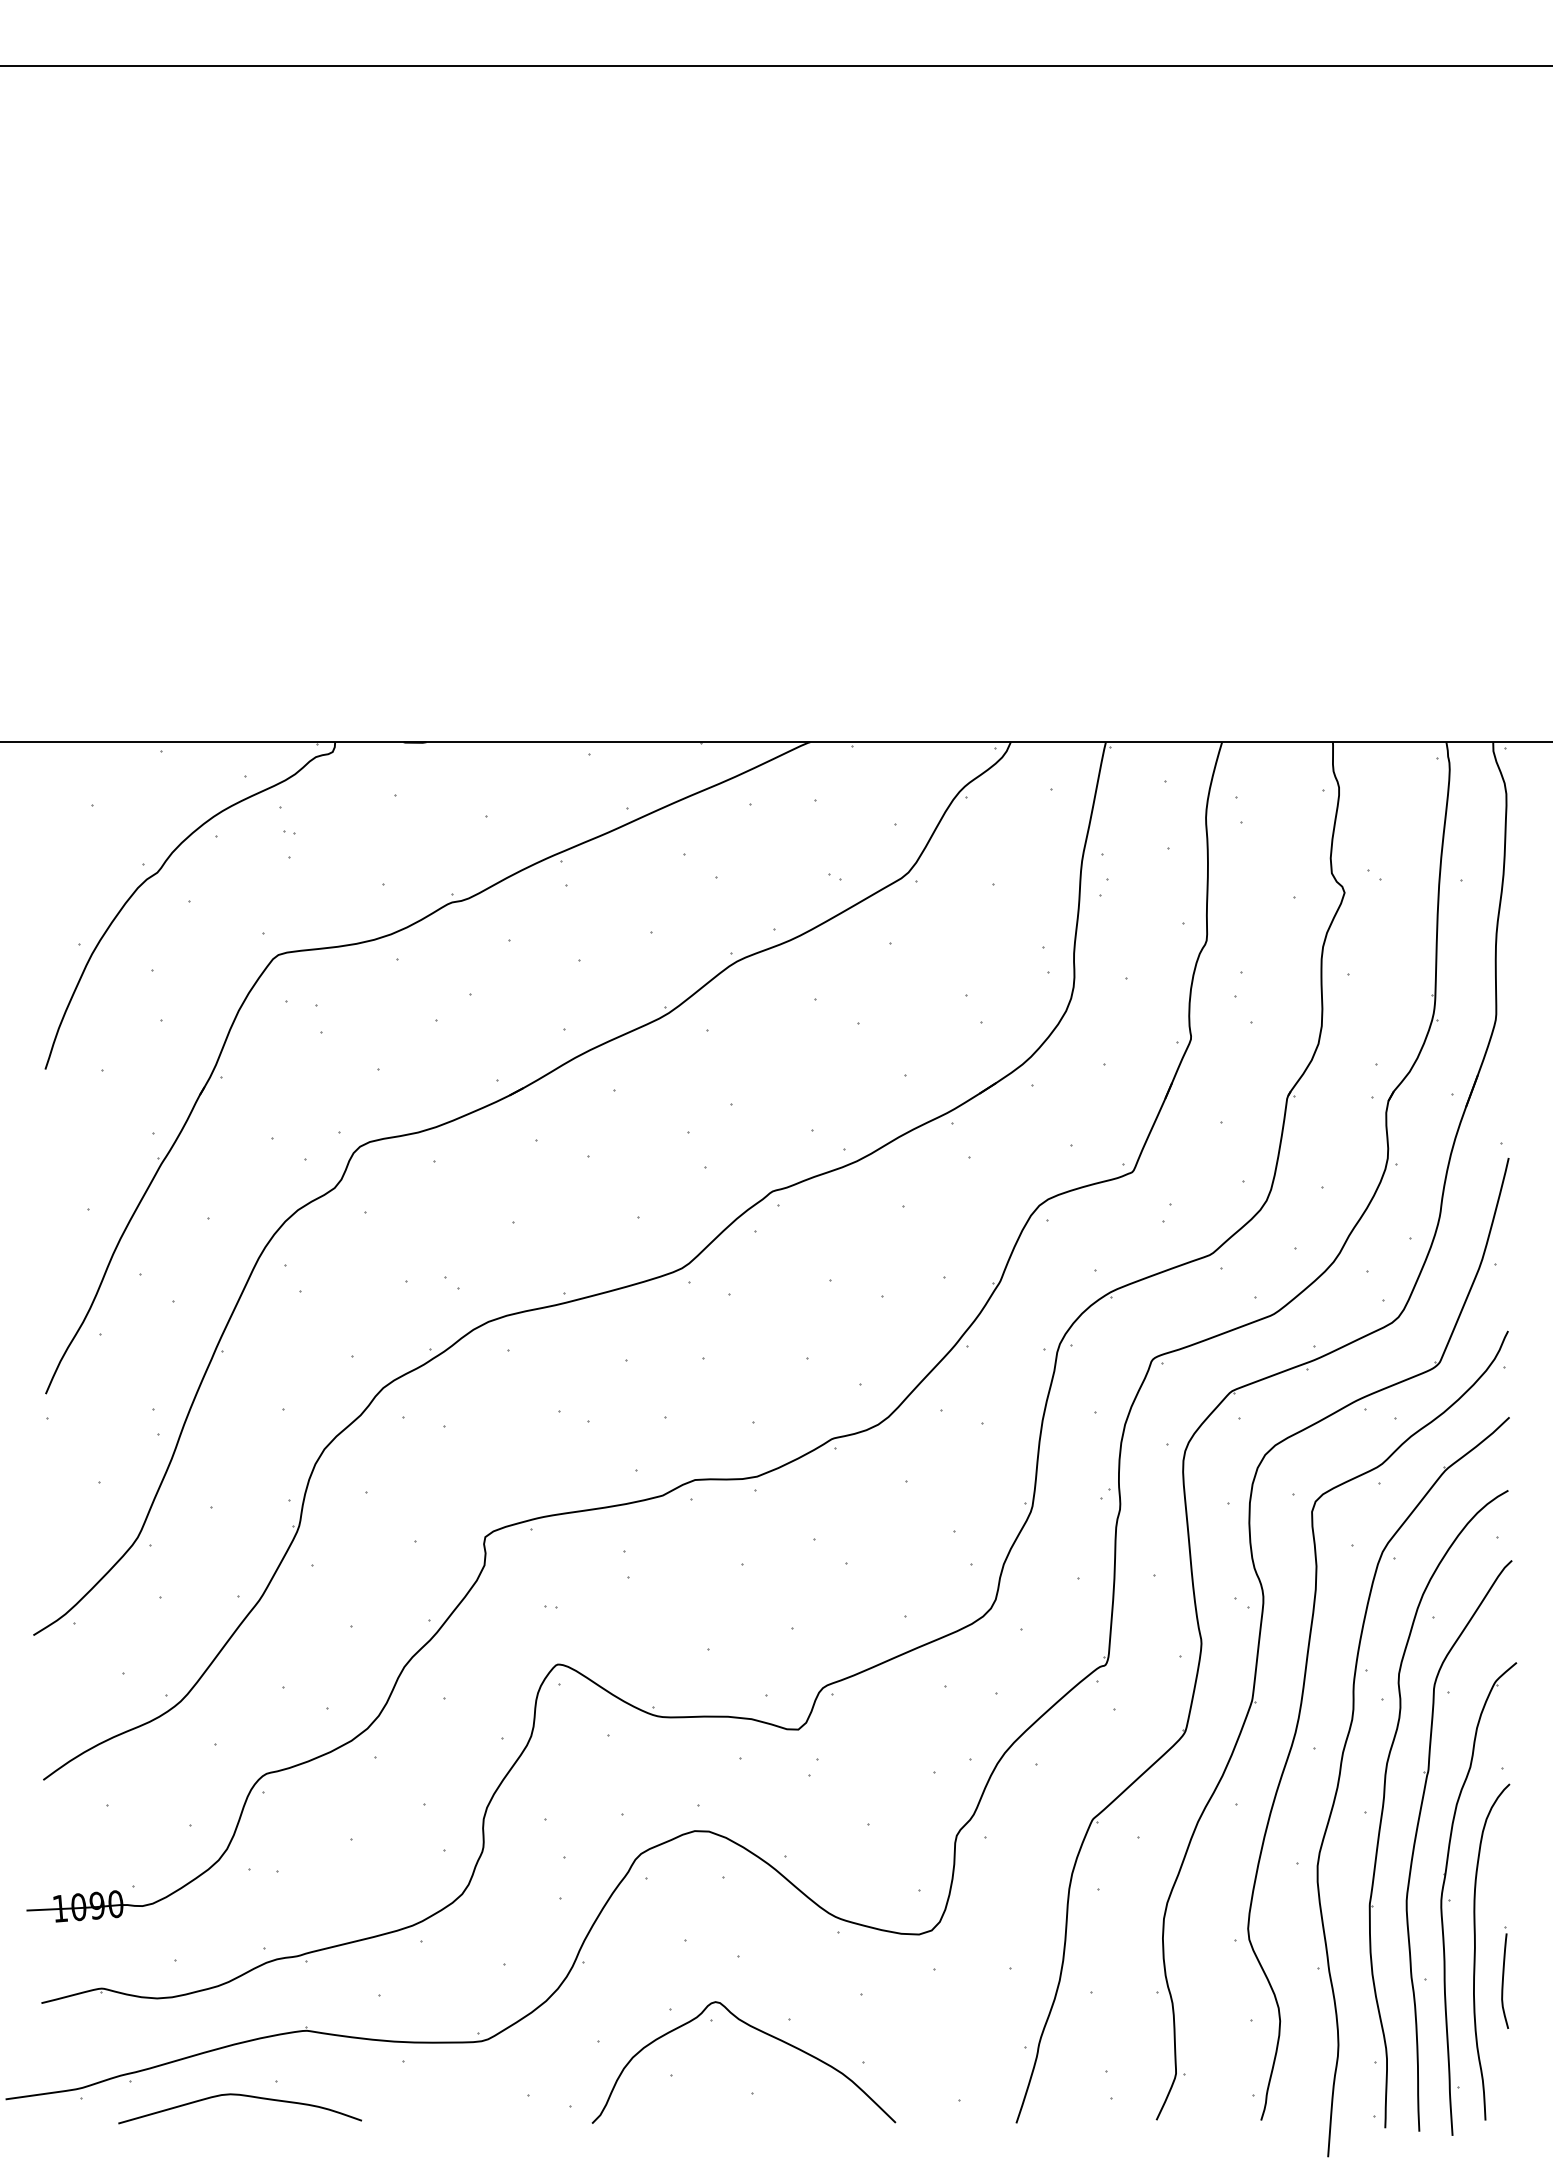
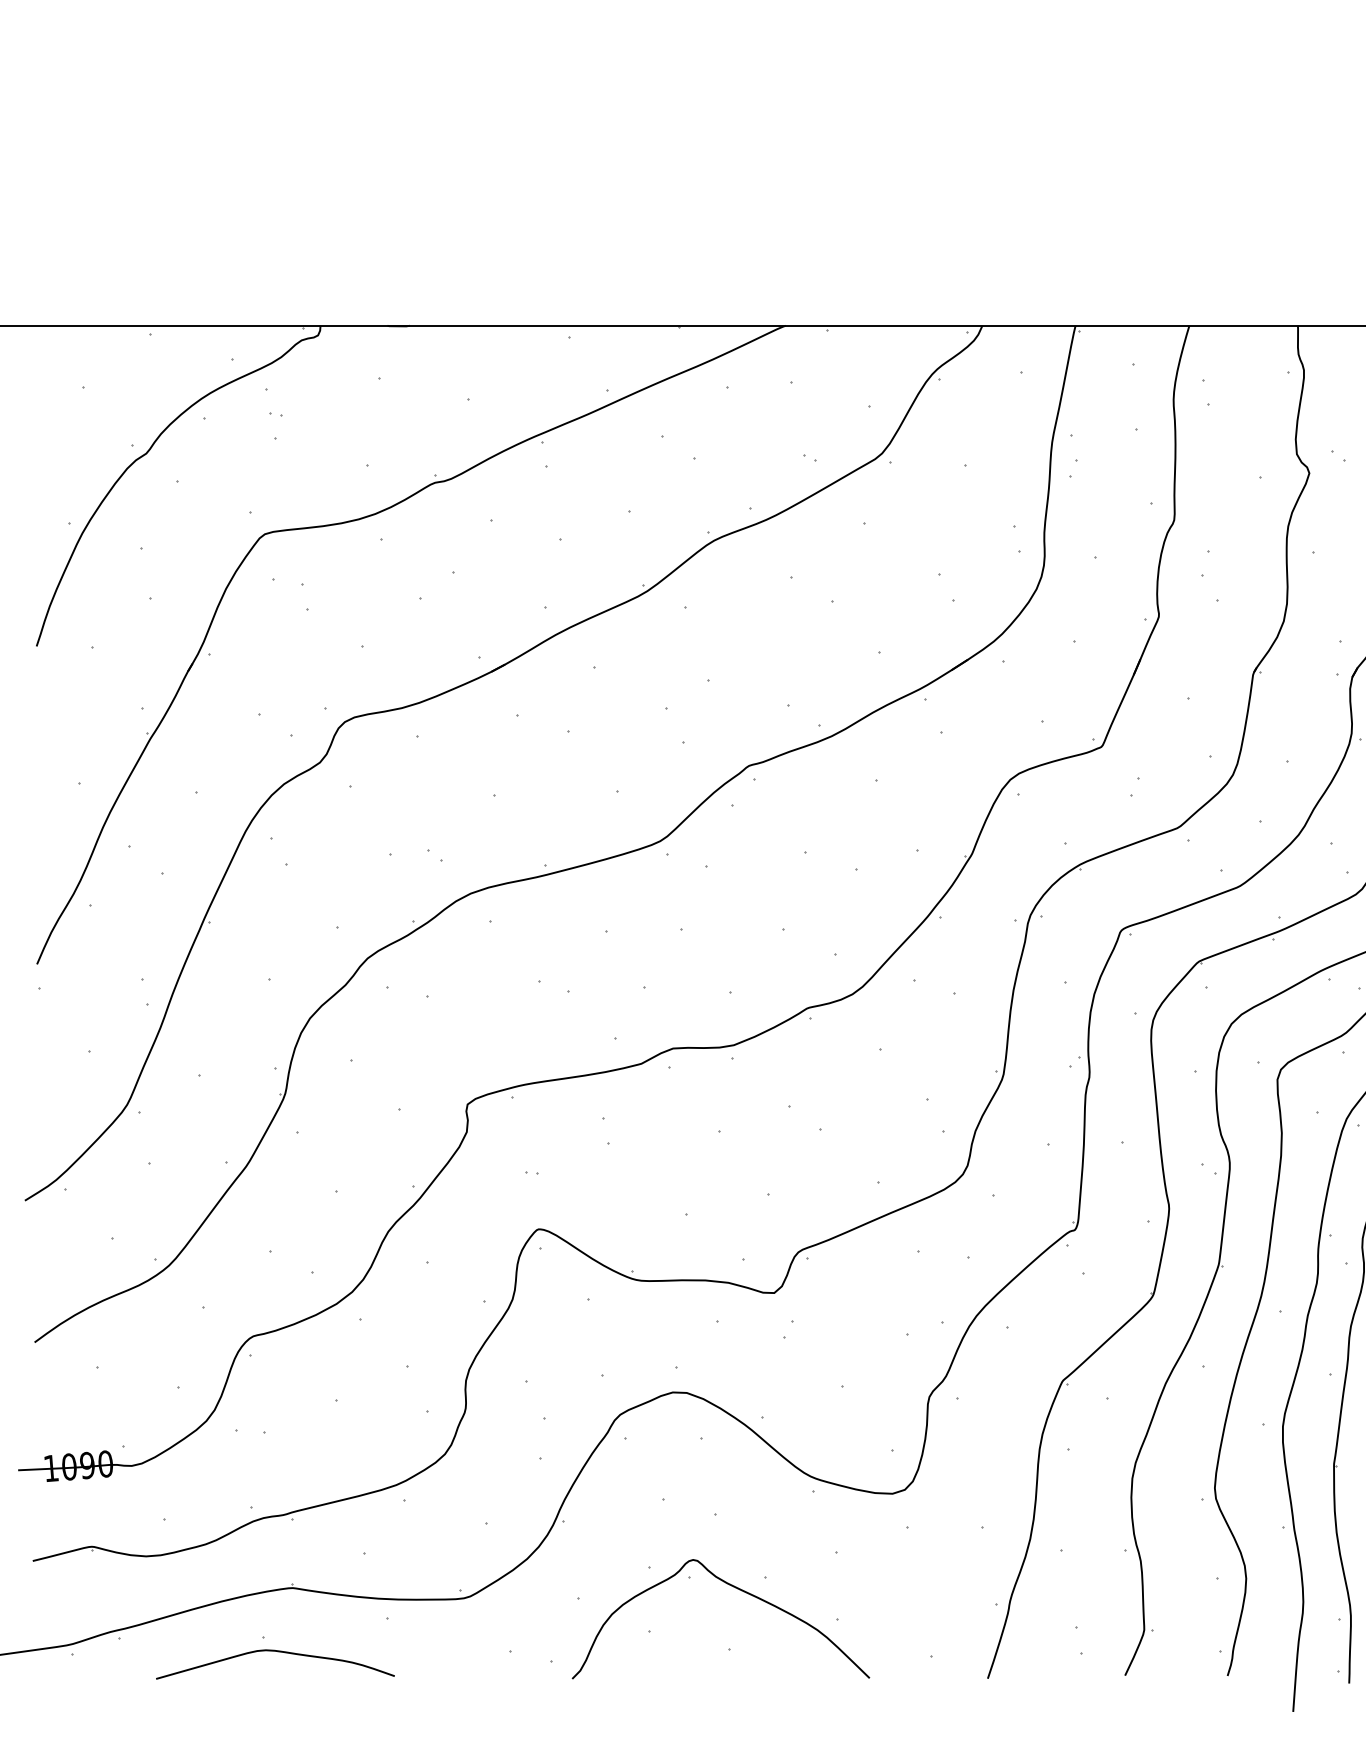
curve: (242, 2096) -> (277, 1652), moved

